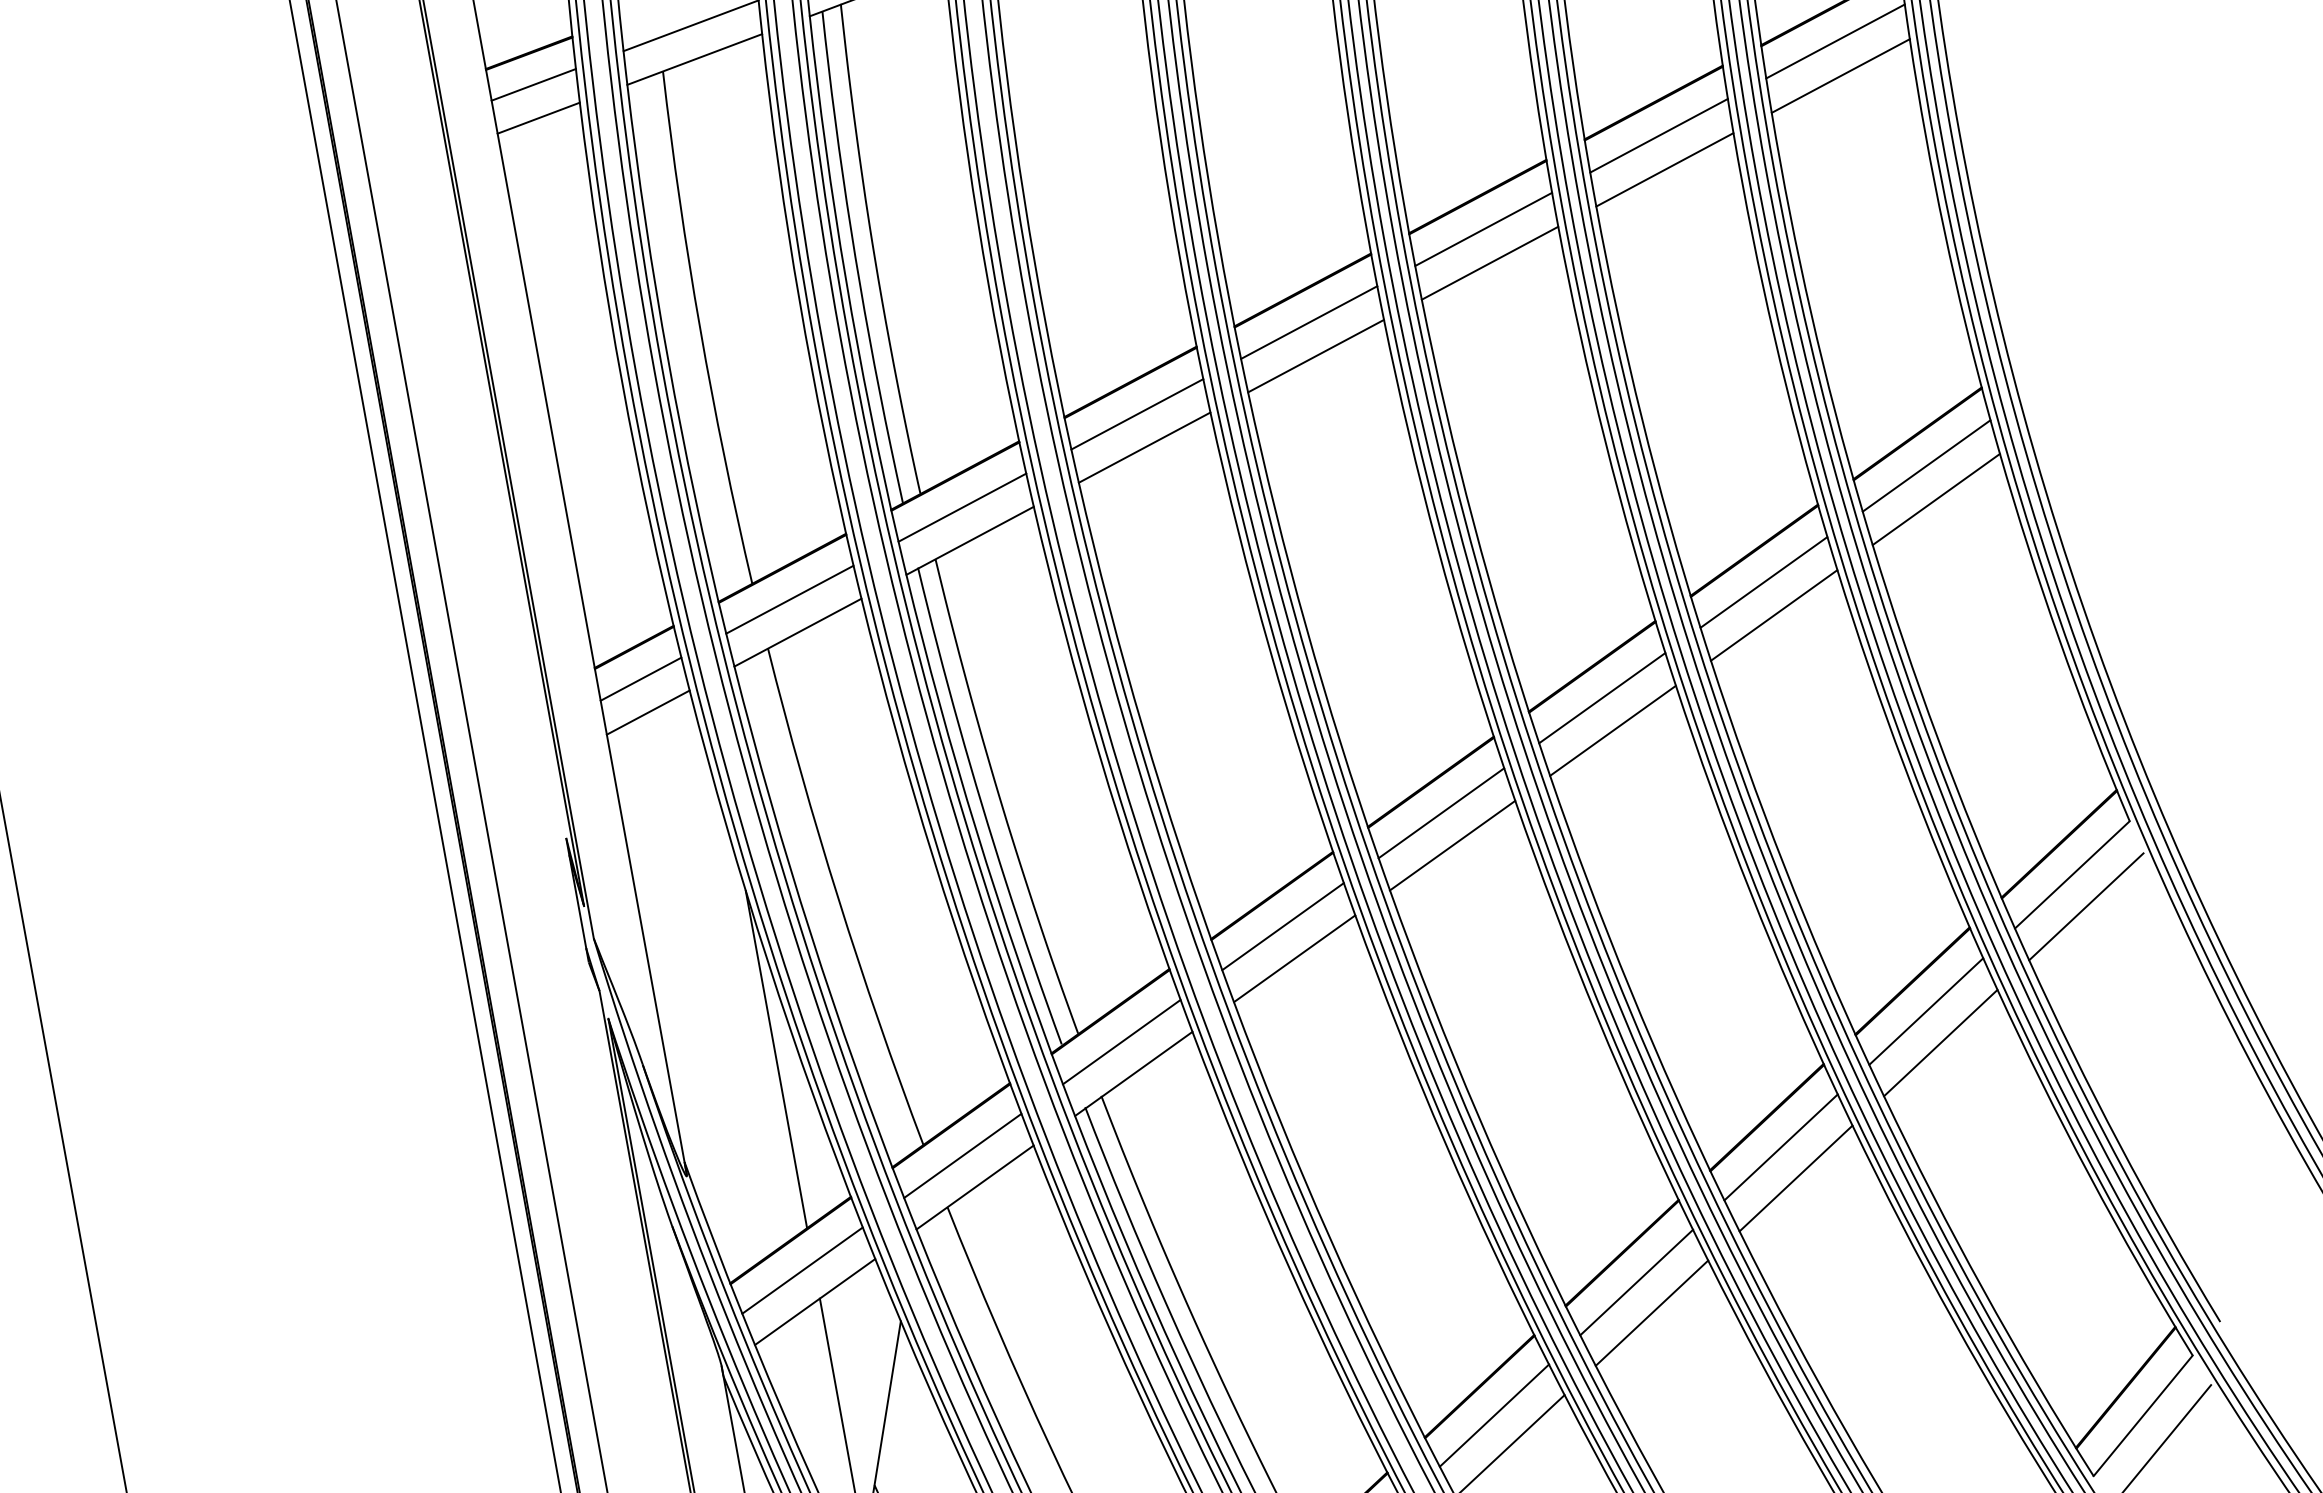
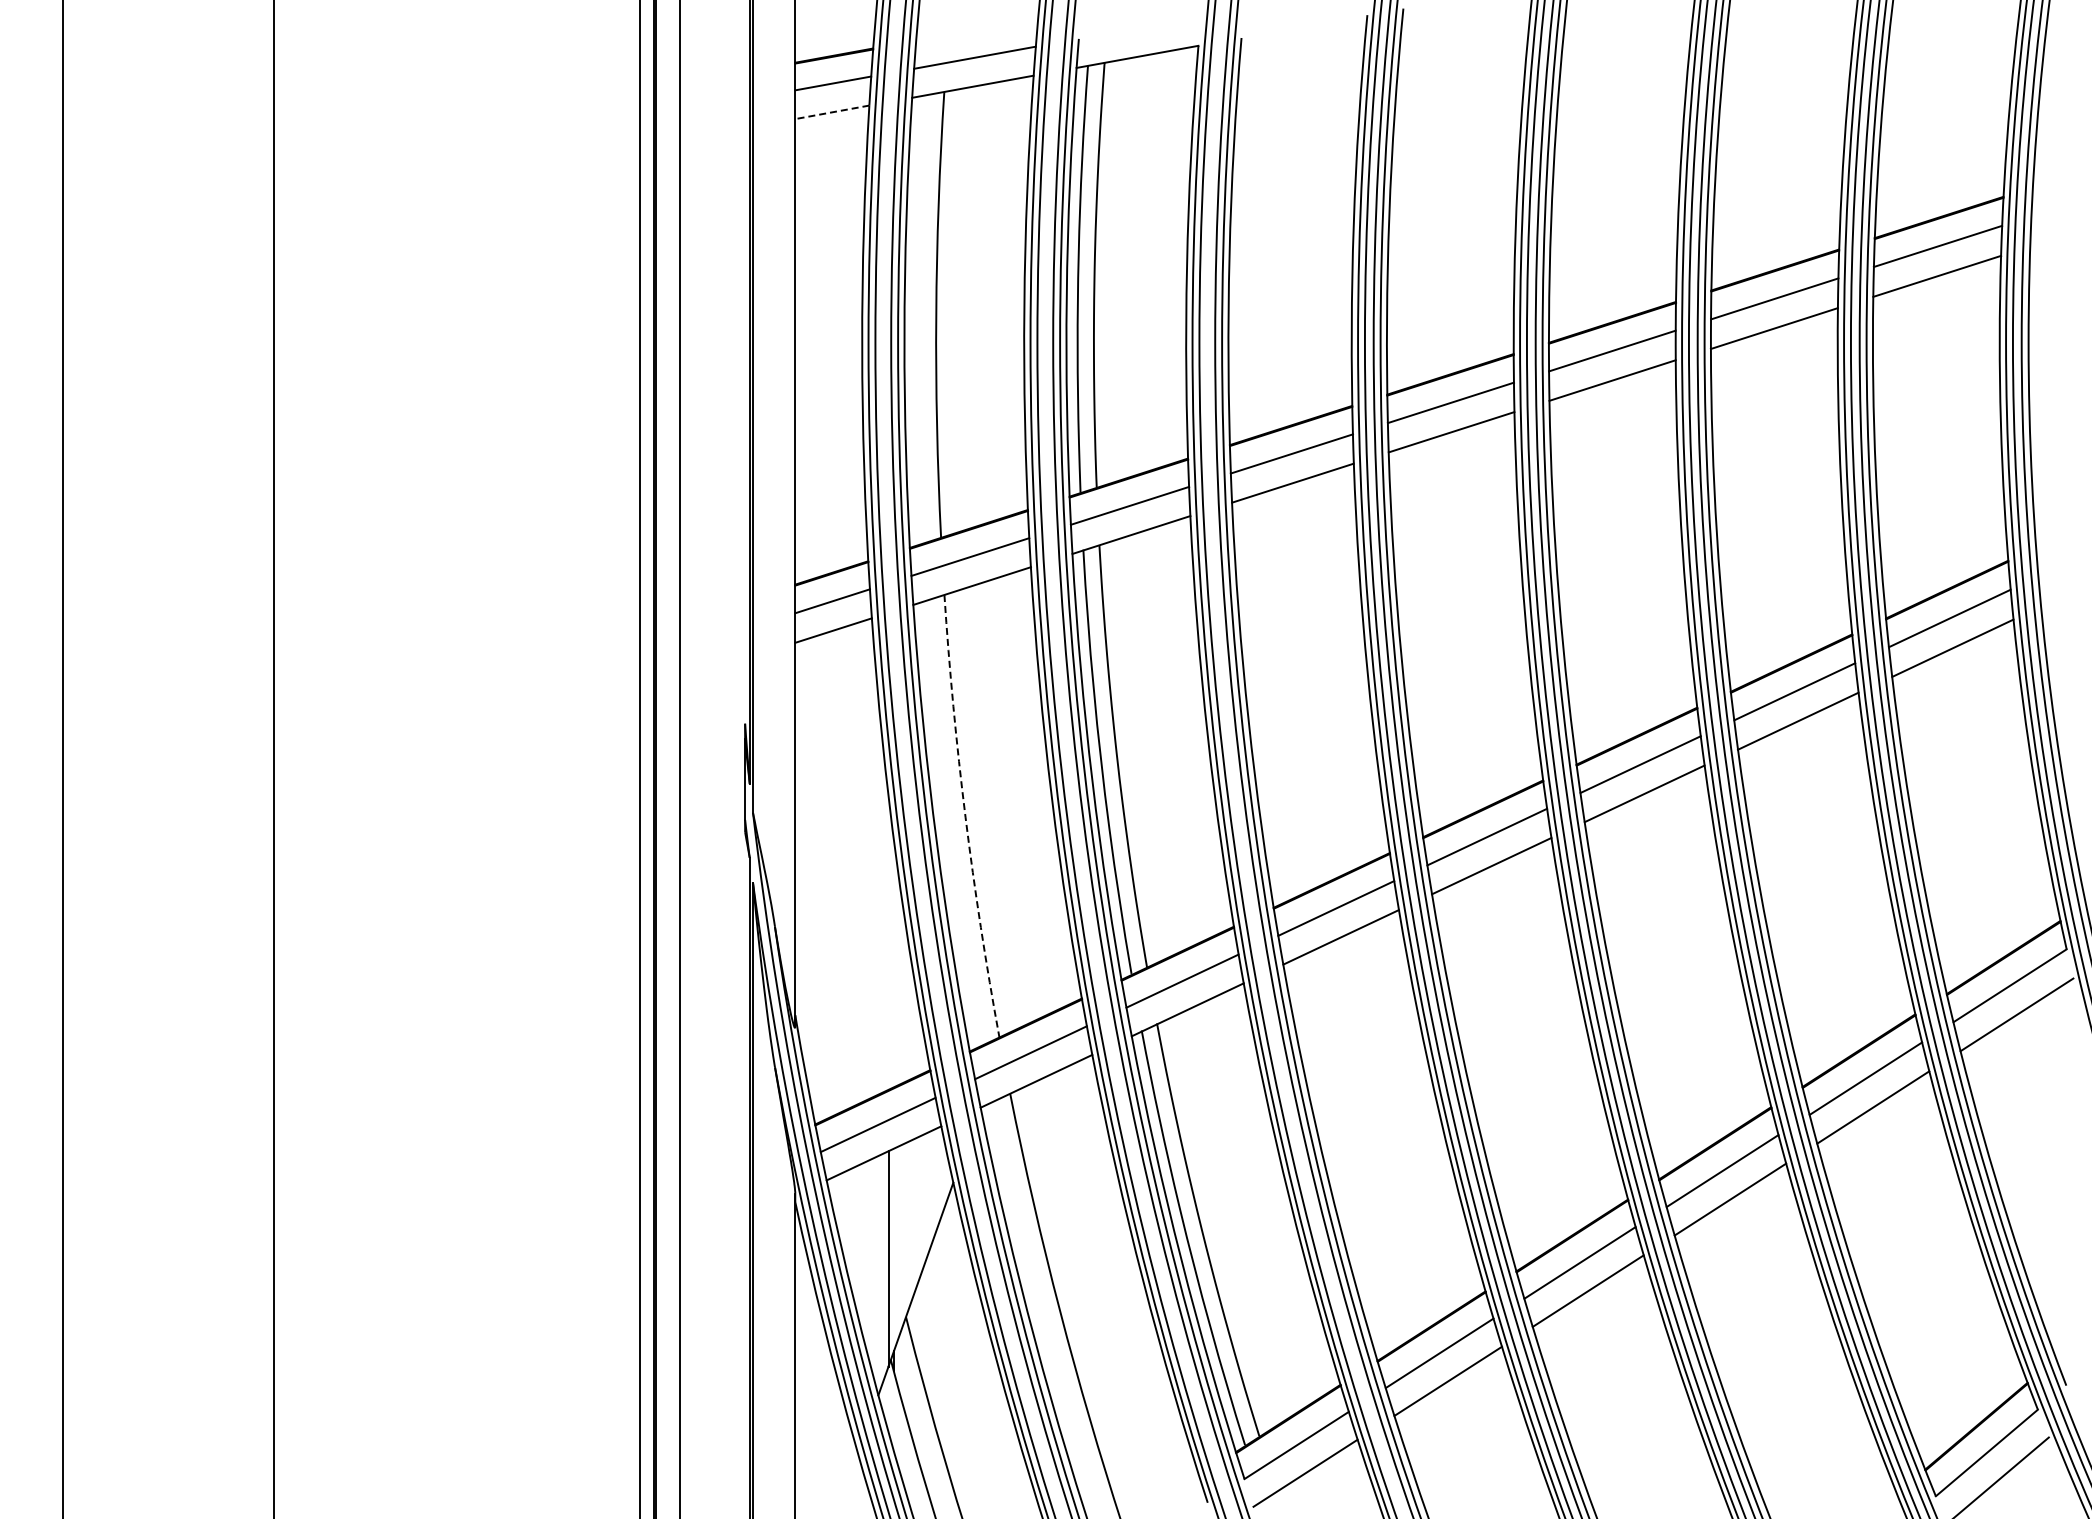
line: (538, 118) -> (832, 112), solid -> dashed
arc: (838, 899) -> (965, 817), solid -> dashed
line: (776, 1059) -> (888, 942), removed

